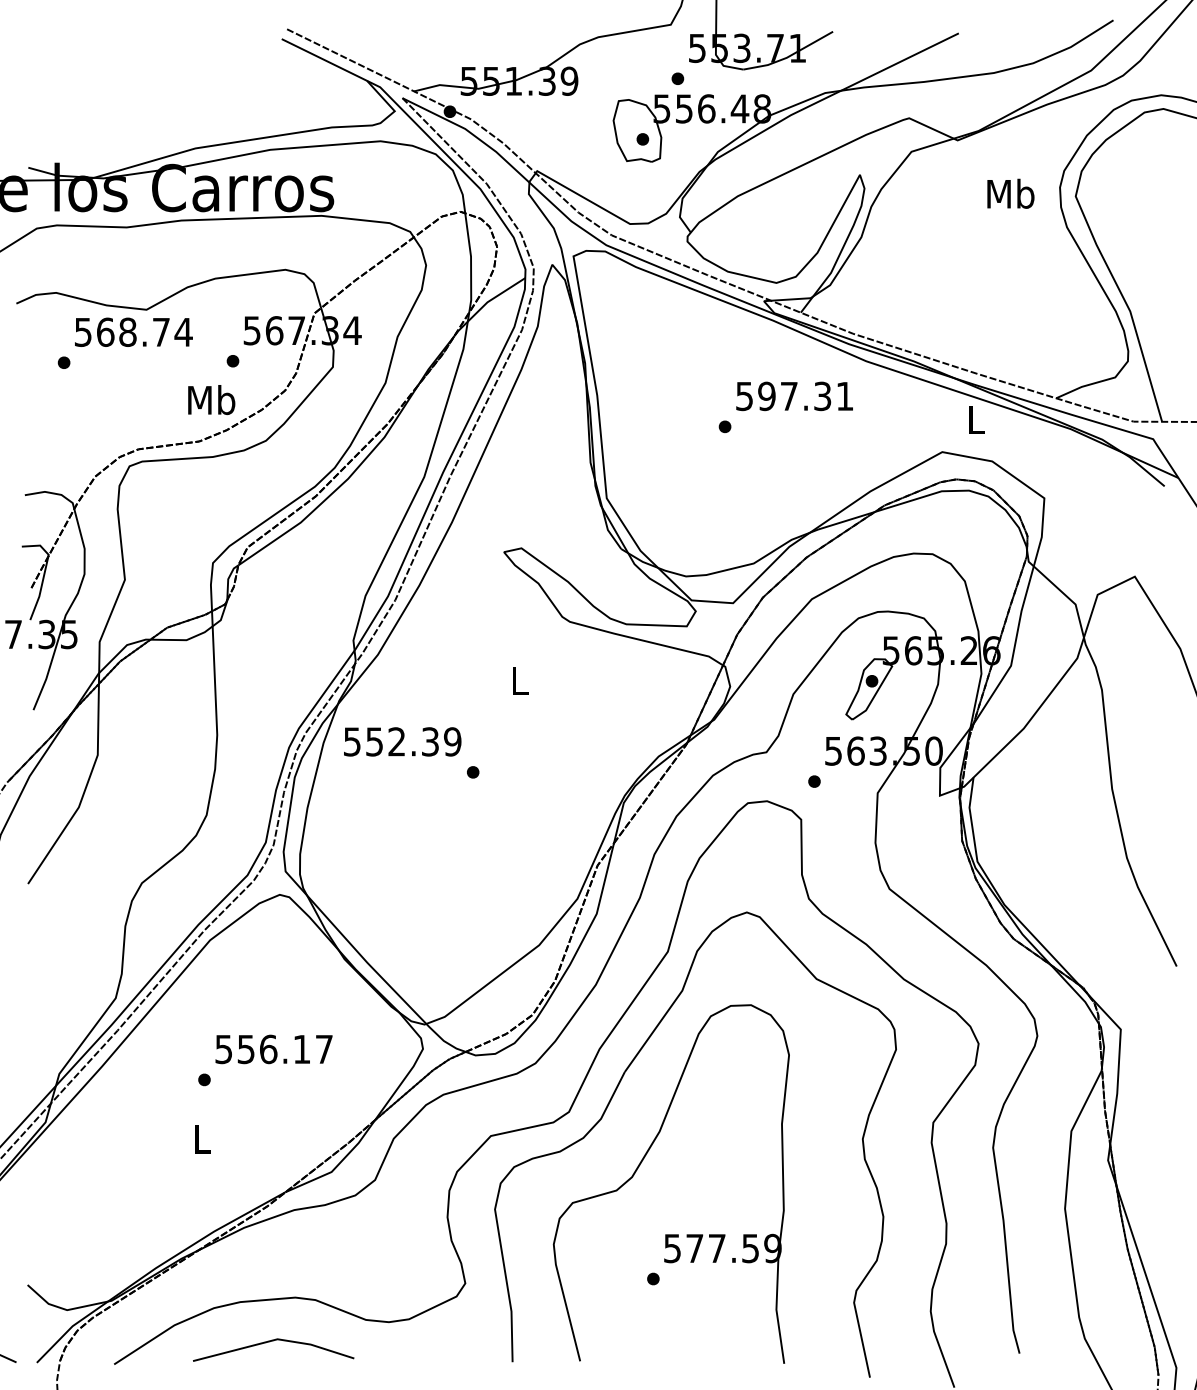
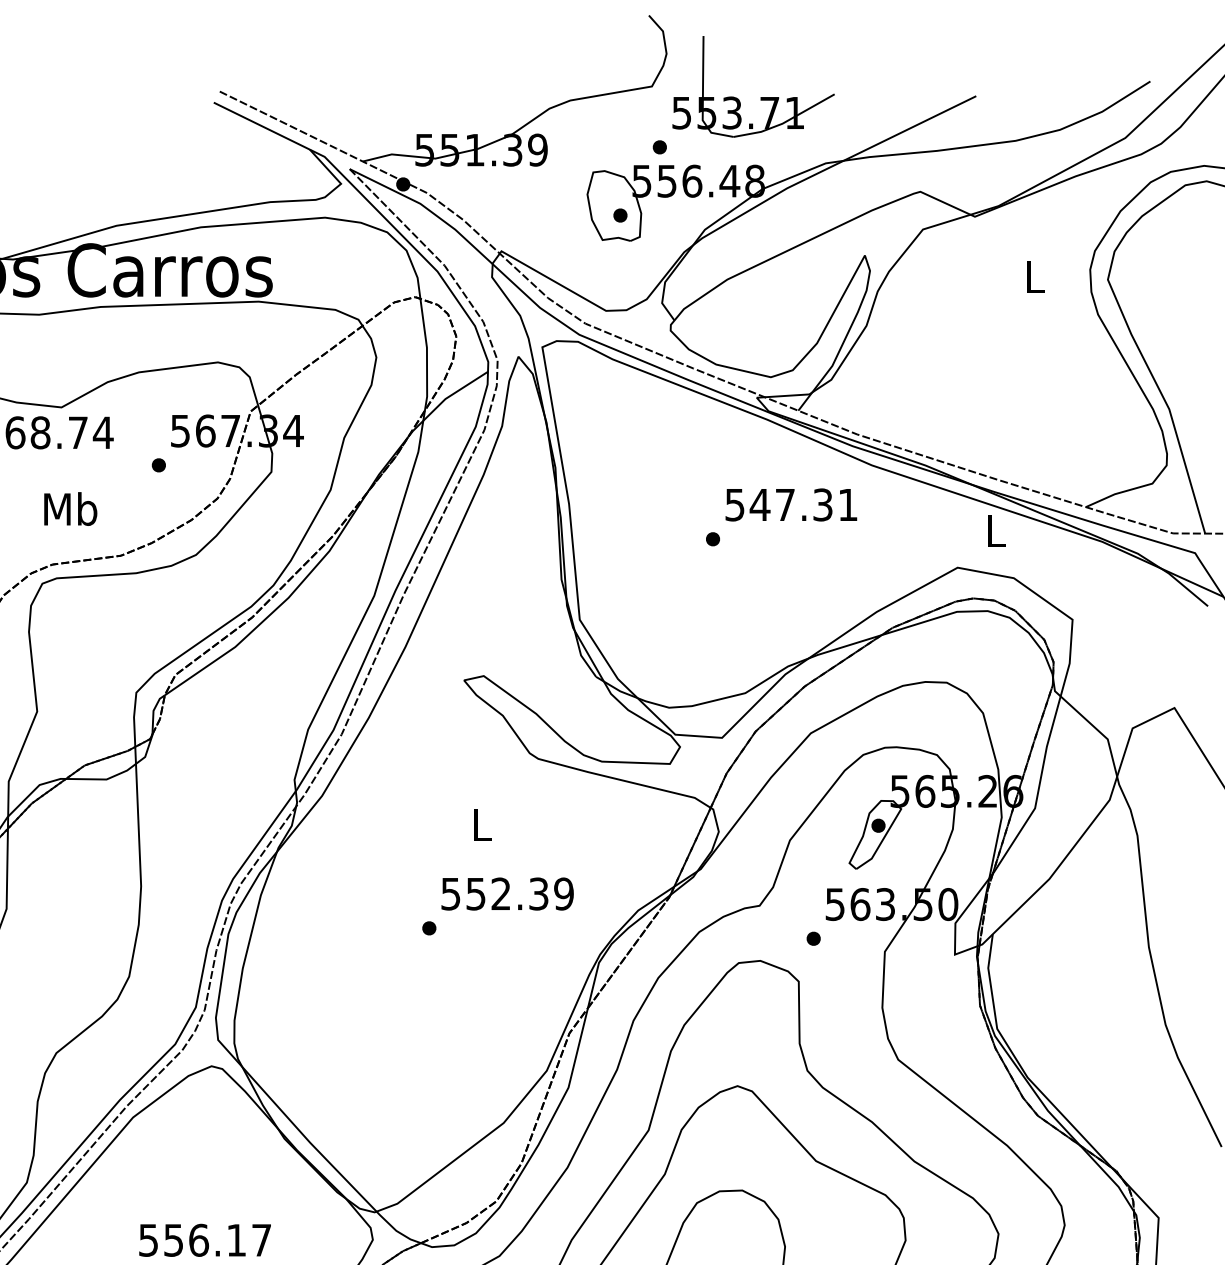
text: (1010, 193) -> (1034, 276), Mb -> L
text: (766, 396) -> (759, 505), 597.31 -> 547.31
text: (211, 400) -> (70, 509), moved
text: (402, 741) -> (507, 893), moved

